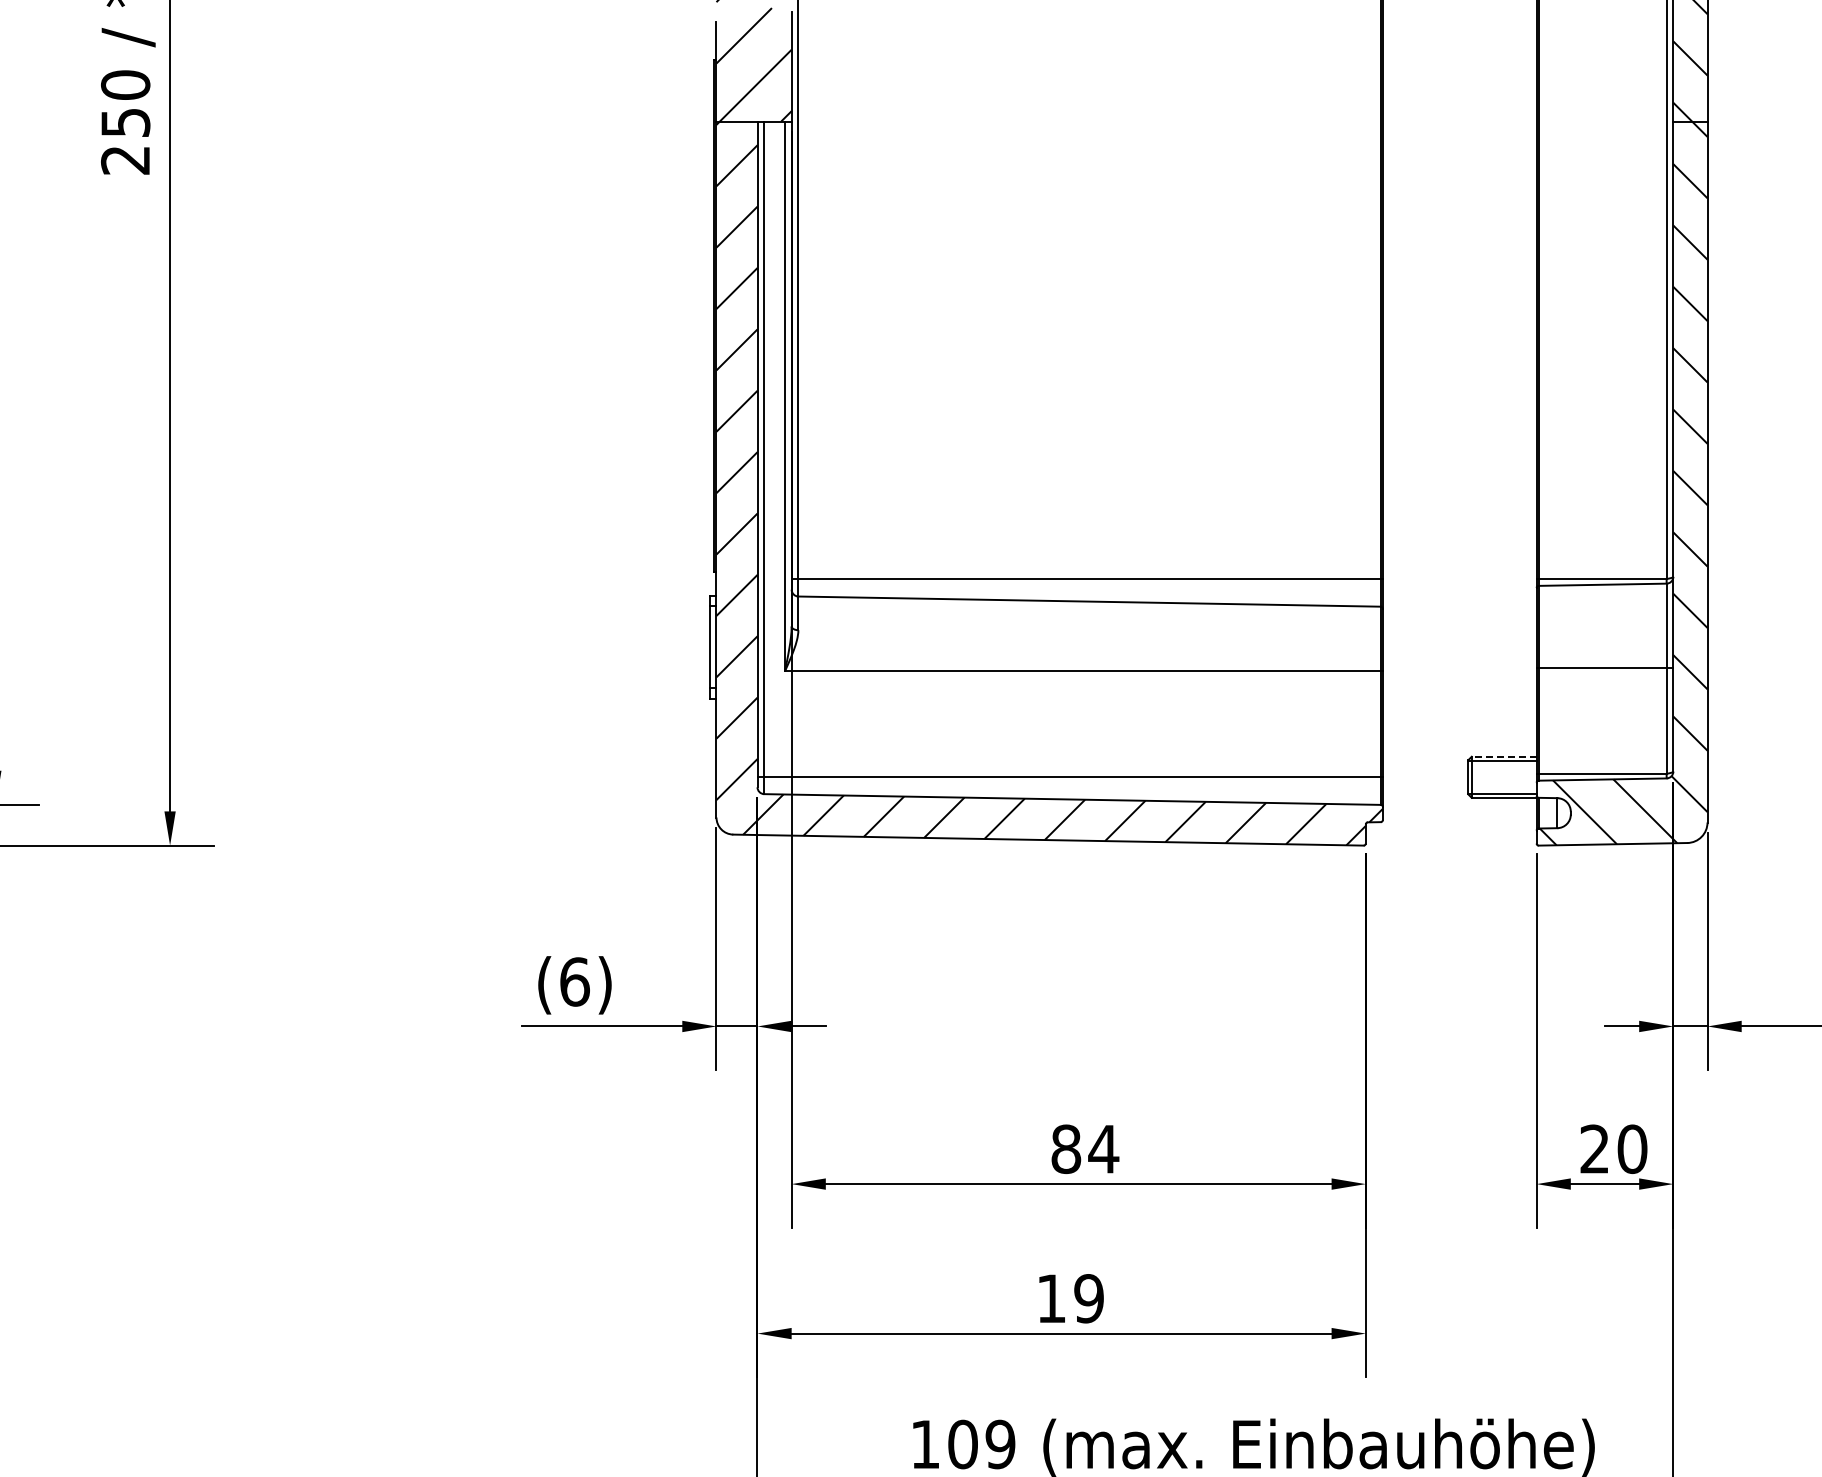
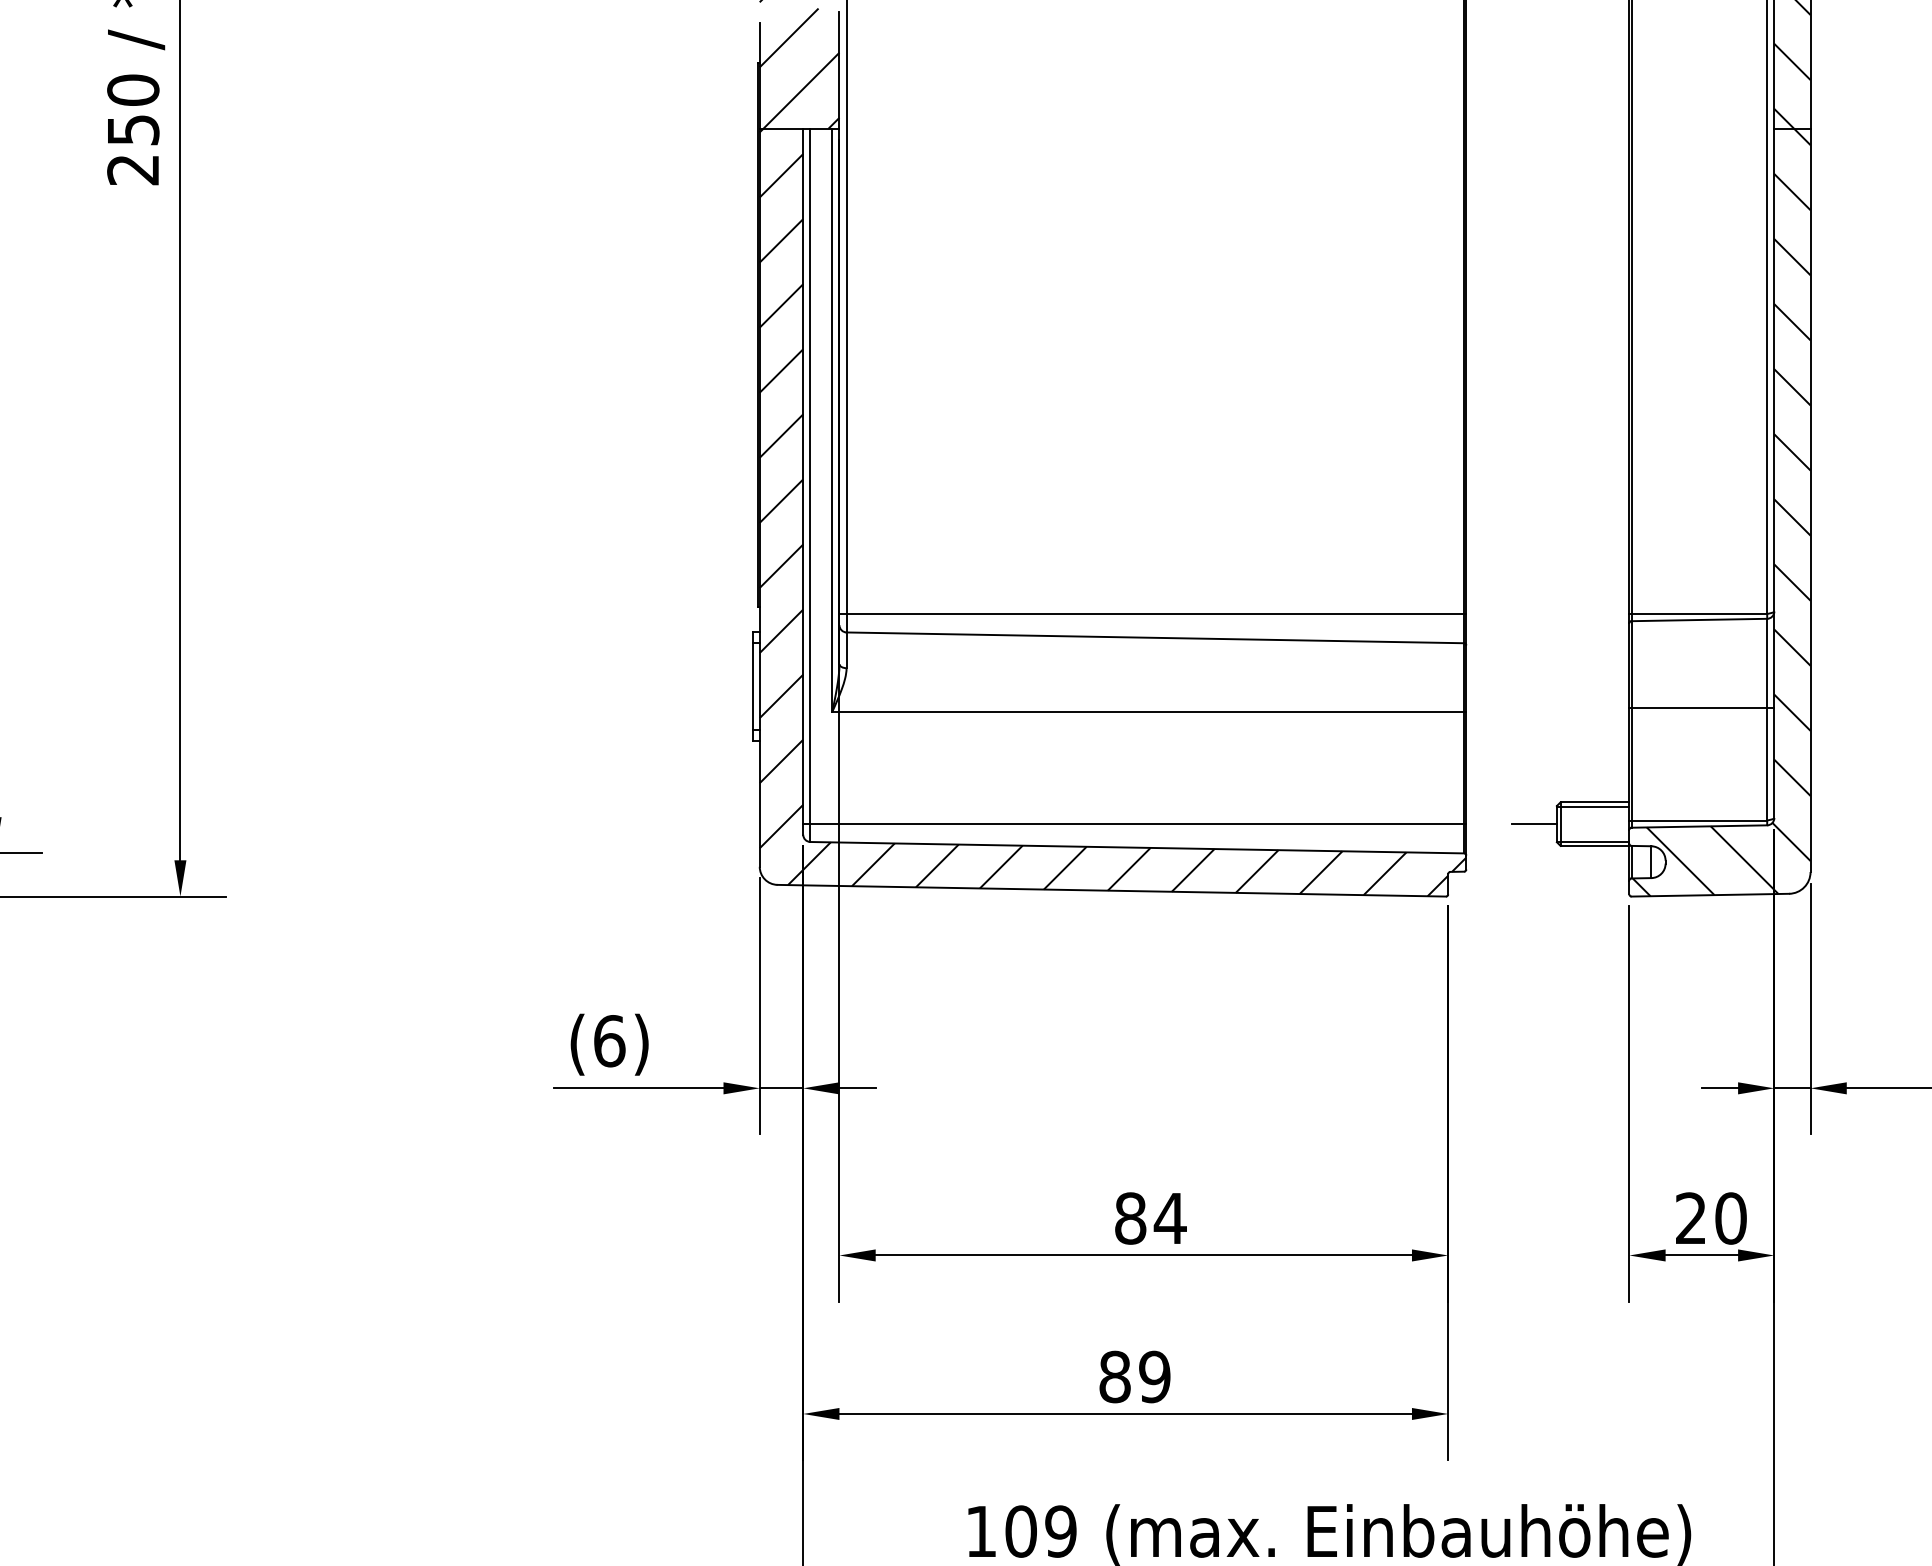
line: (1503, 756) -> (1594, 802), dashed -> solid
line: (1446, 777) -> (1533, 824), added
text: (1051, 1298) -> (1114, 1376), 19 -> 89

